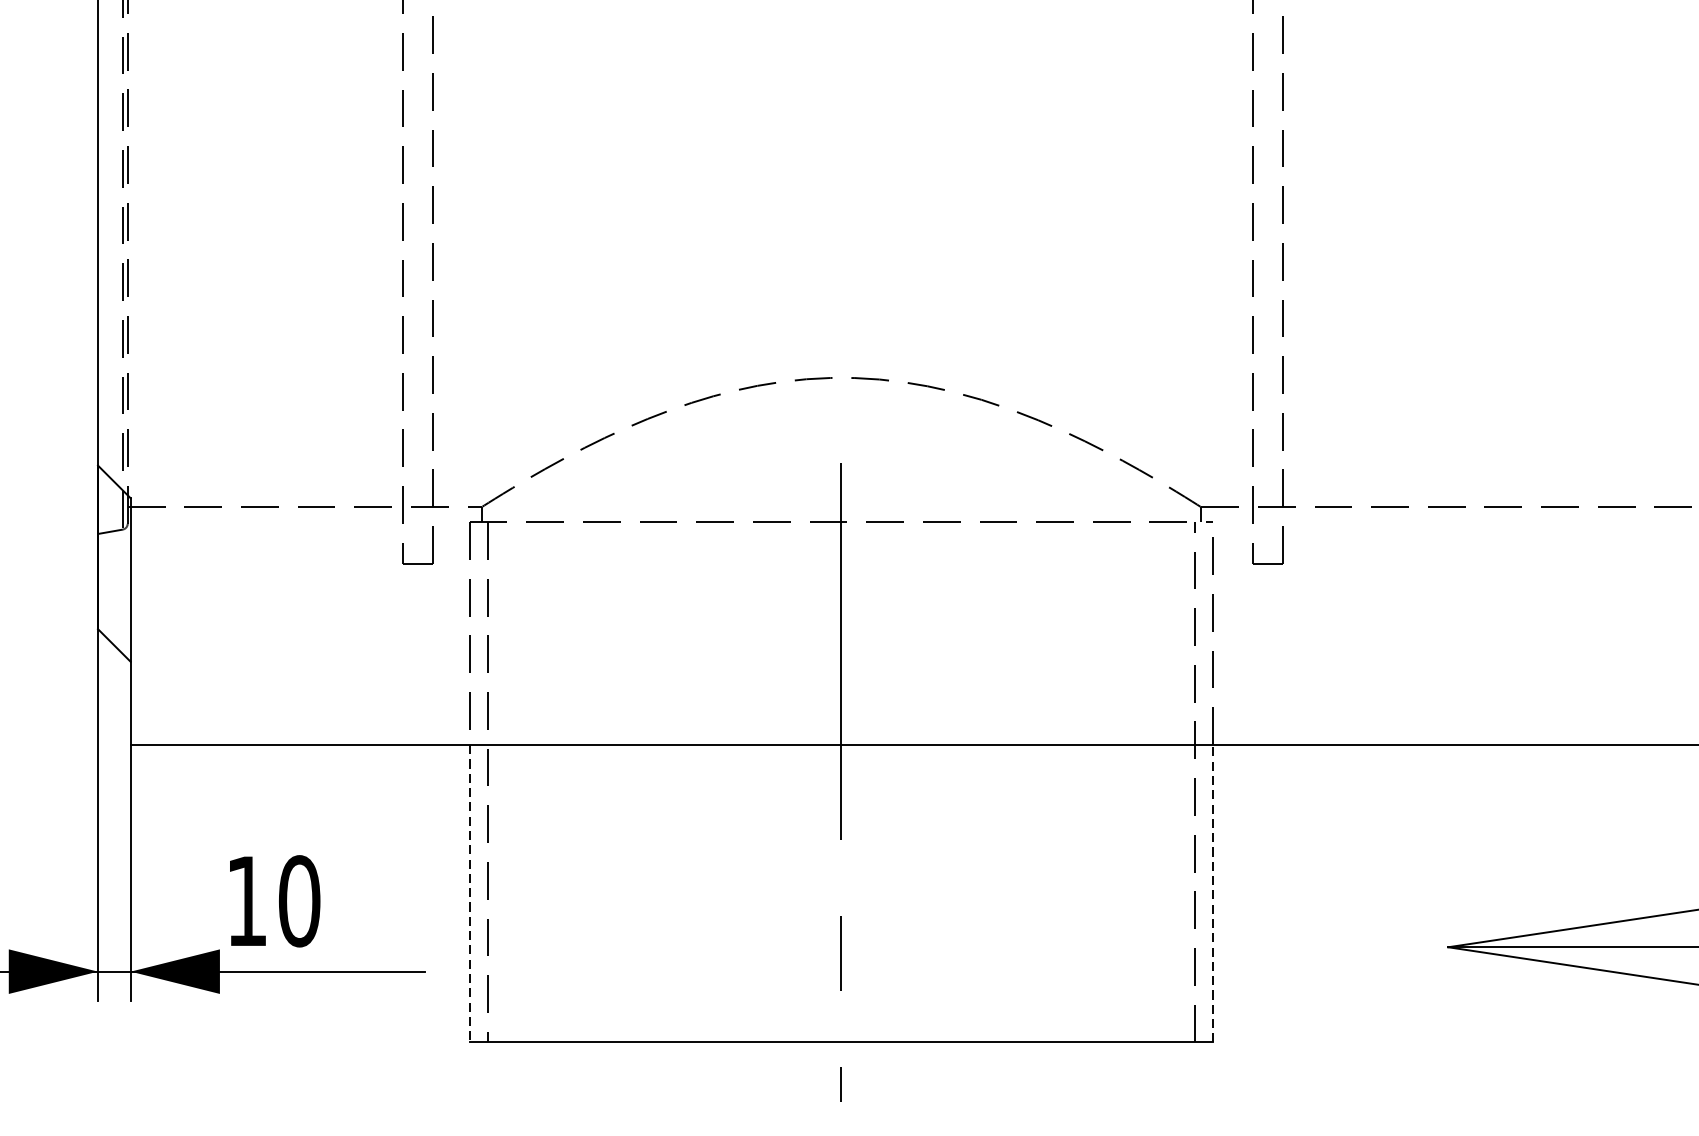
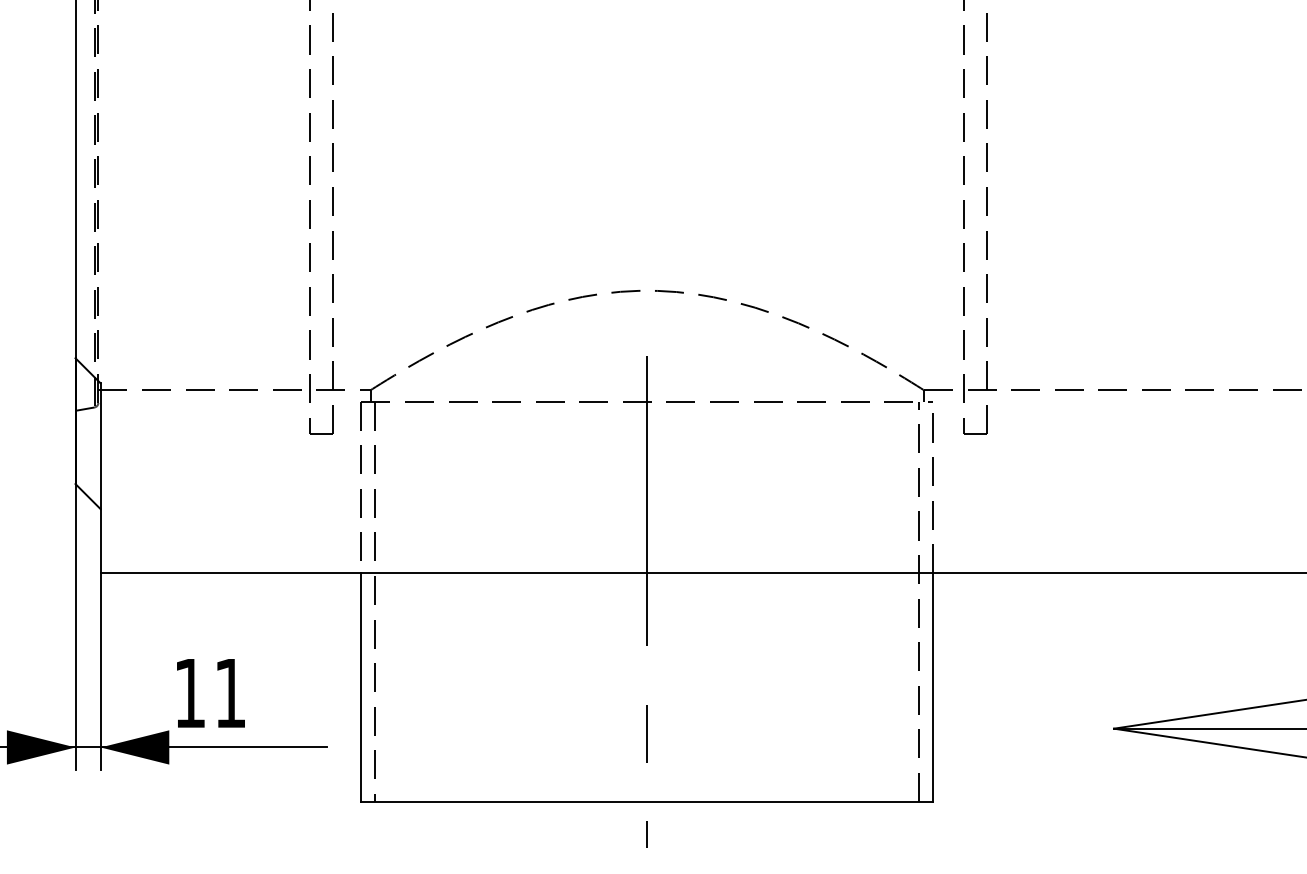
line: (1213, 893) -> (933, 687), dashed -> solid
line: (469, 895) -> (361, 688), dashed -> solid
text: (299, 900) -> (230, 692), 10 -> 11

